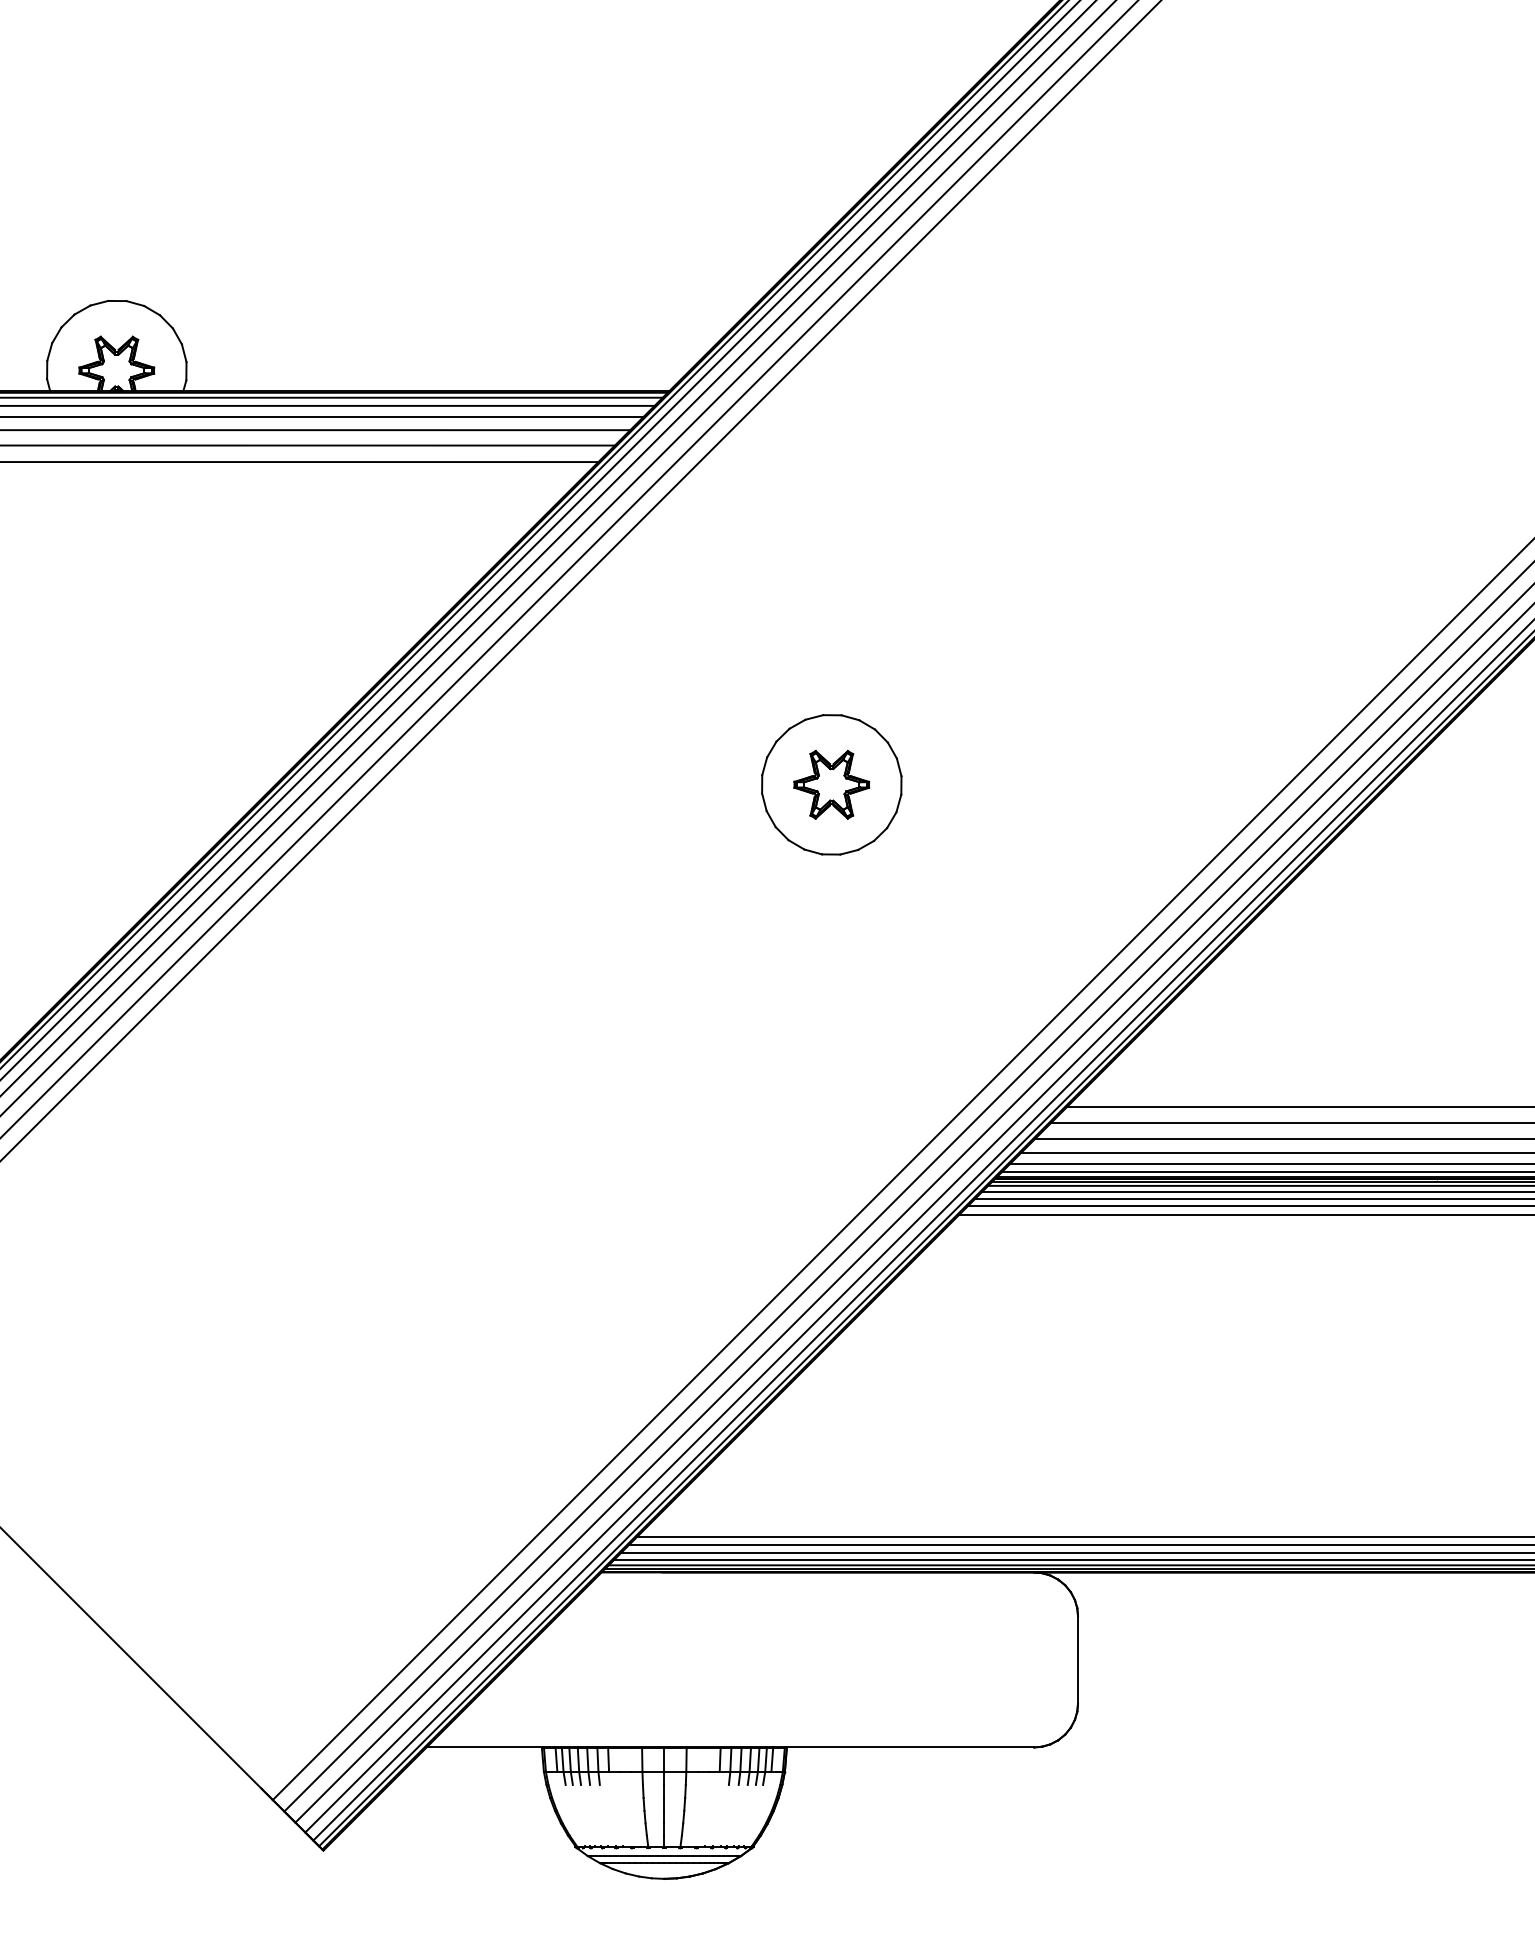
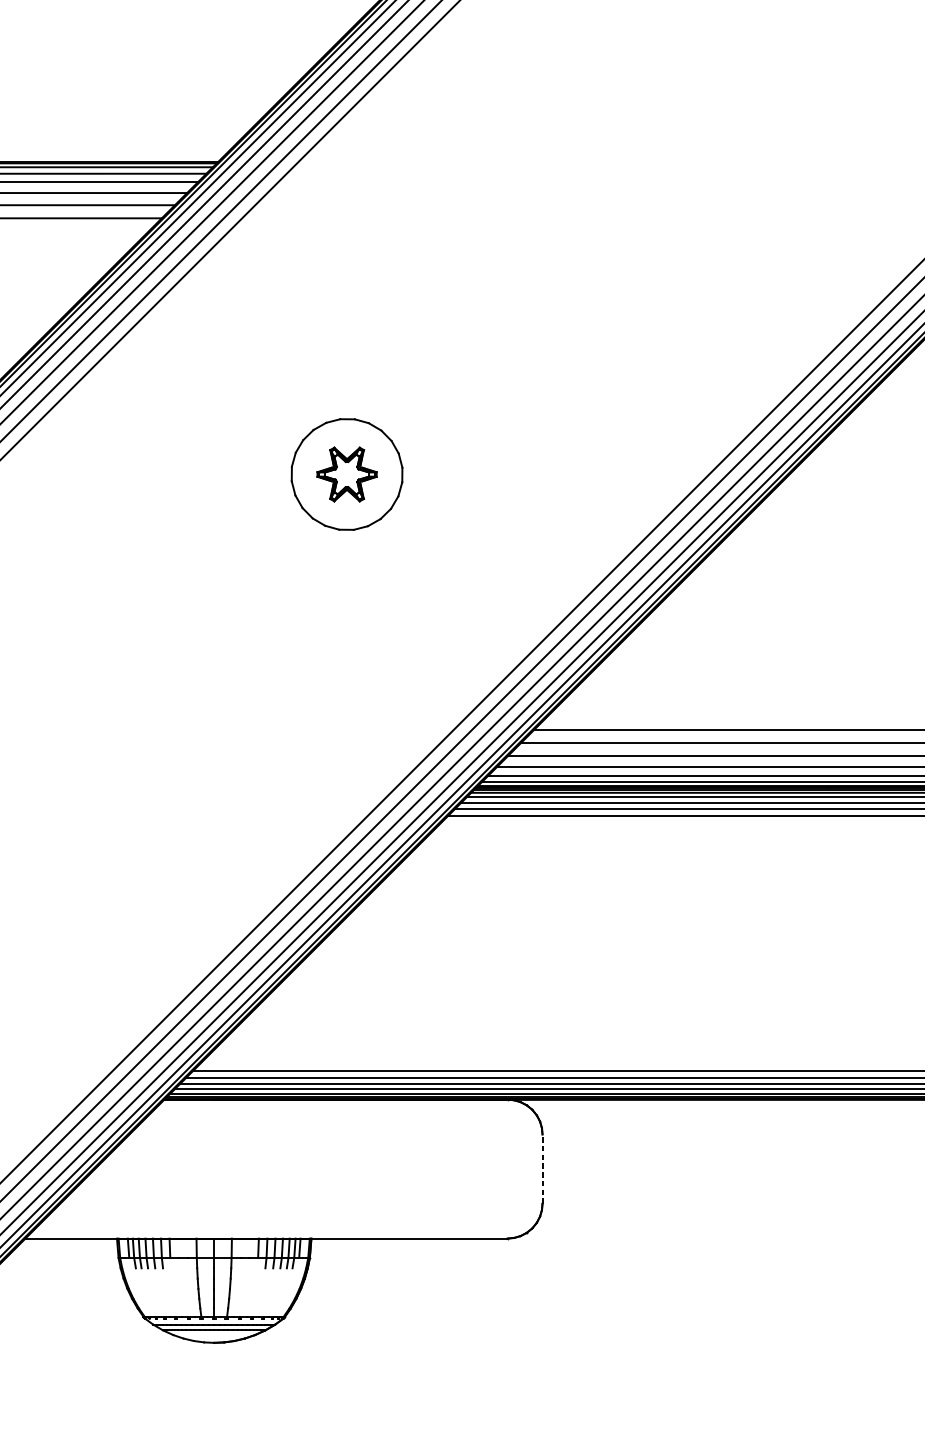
line: (1078, 1659) -> (542, 1168), solid -> dashed

